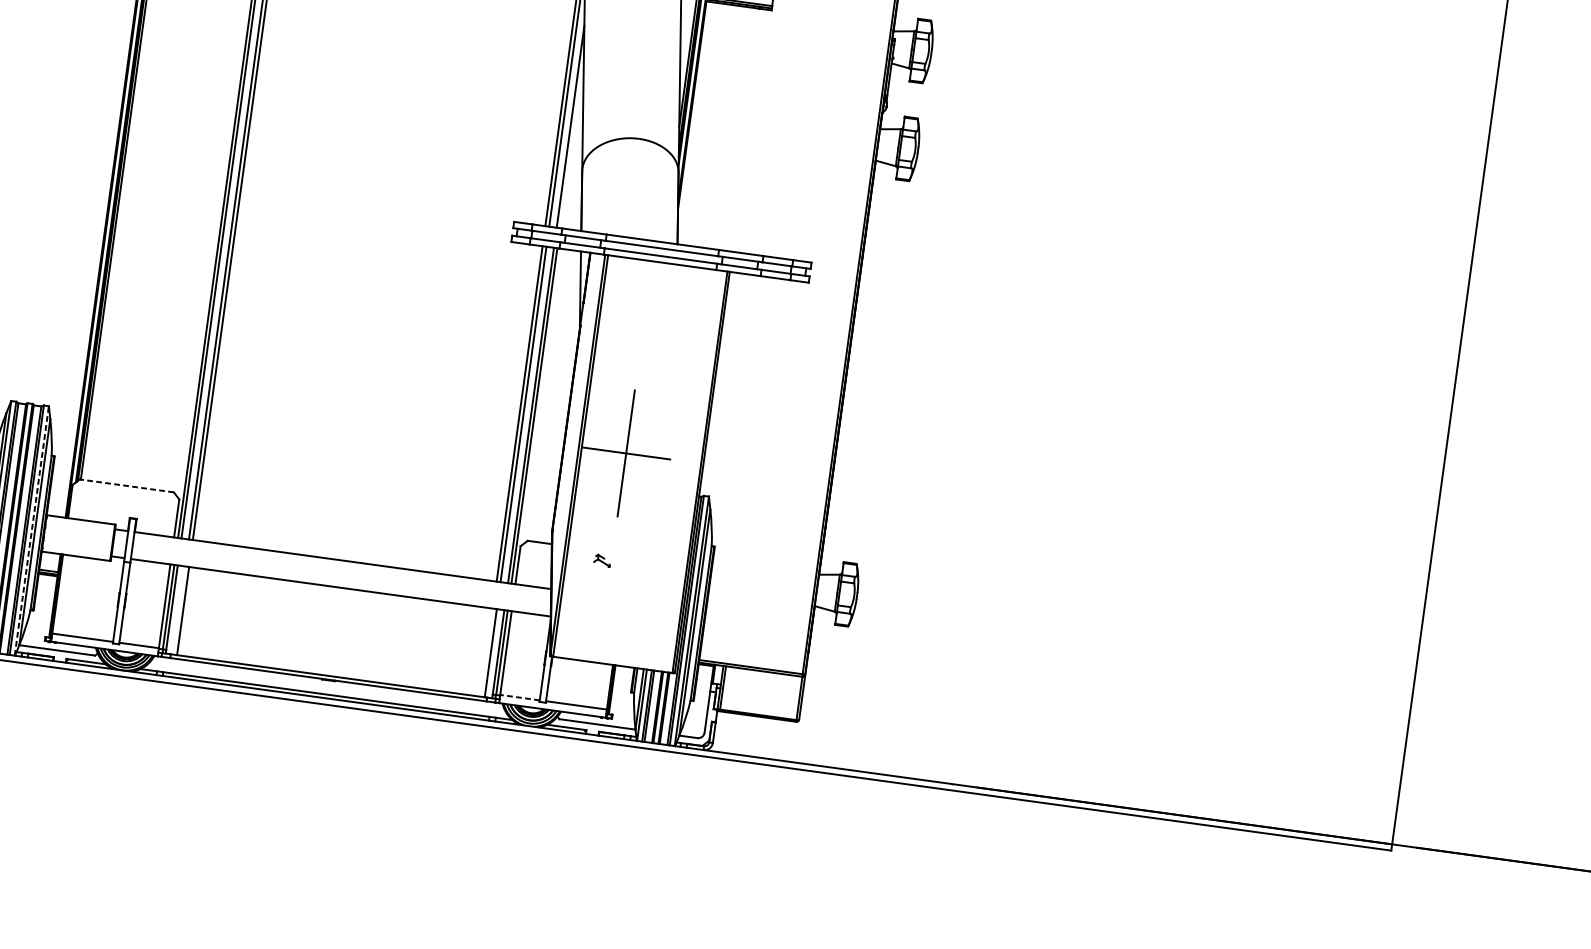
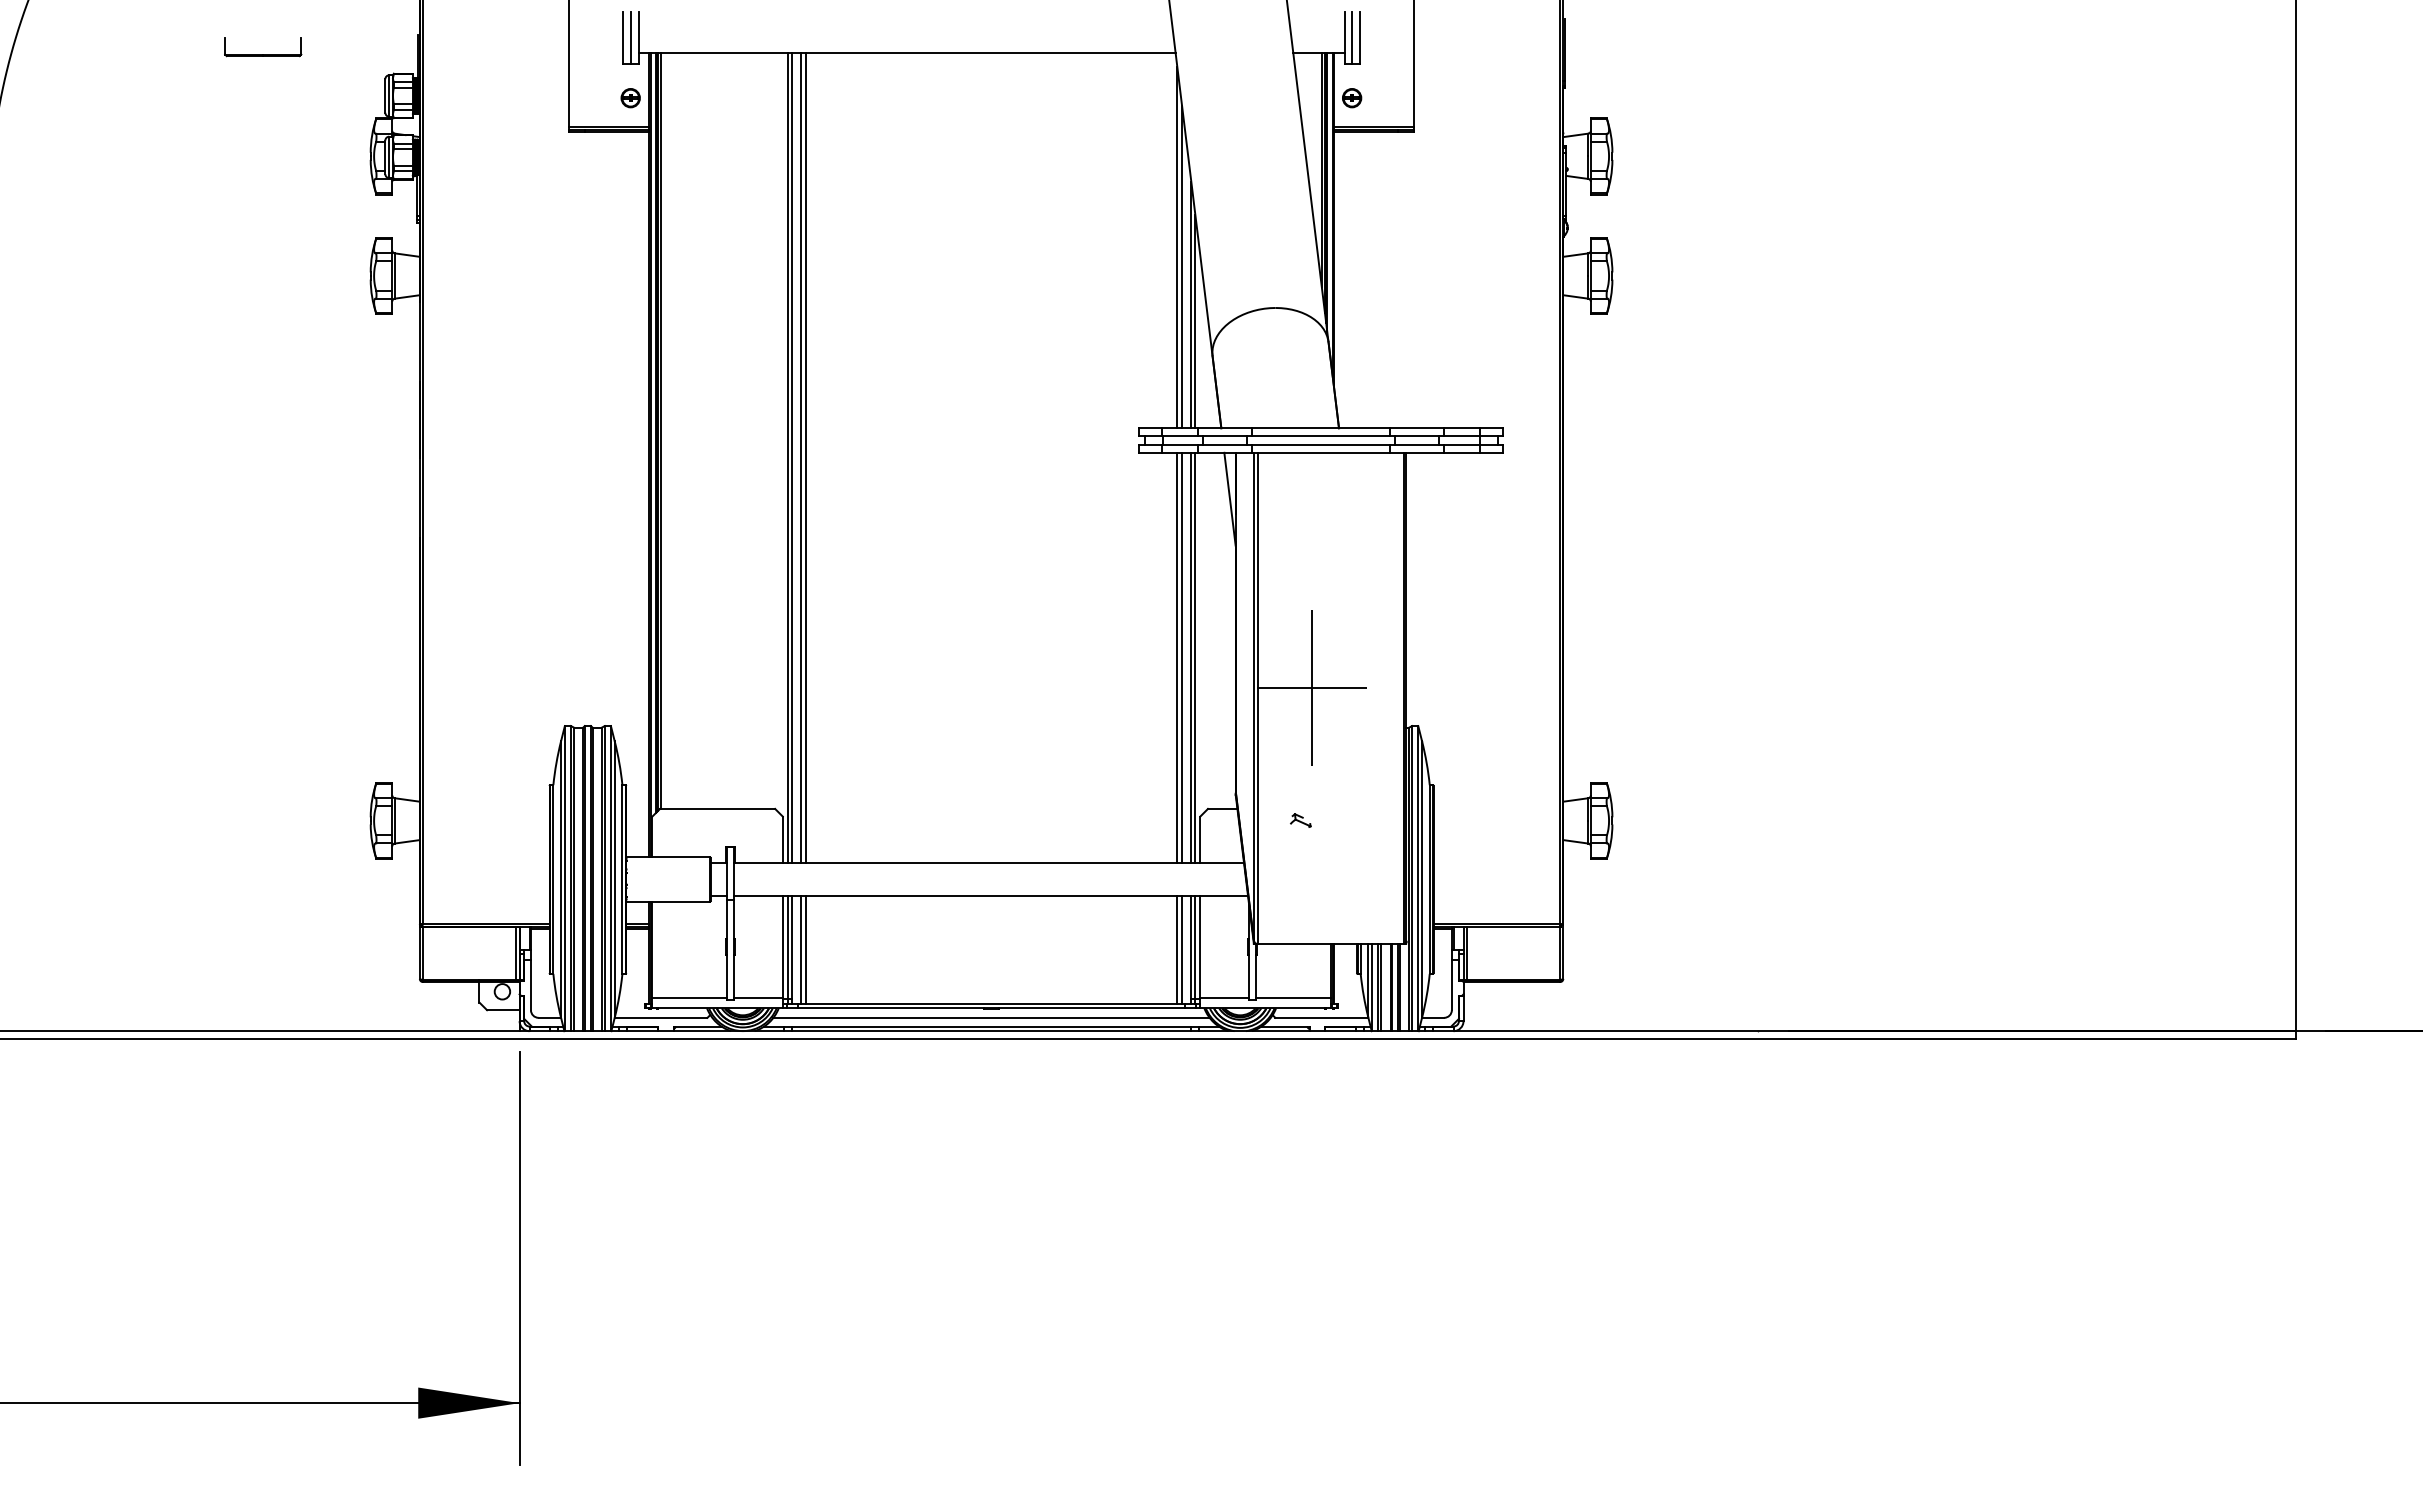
line: (572, 140) -> (1195, 321), added
line: (126, 485) -> (717, 808), dashed -> solid
line: (31, 530) -> (610, 878), dashed -> solid
line: (179, 610) -> (801, 949), added
line: (487, 652) -> (1177, 949), added
line: (327, 687) -> (991, 1017), added
line: (519, 697) -> (1223, 998), dashed -> solid

